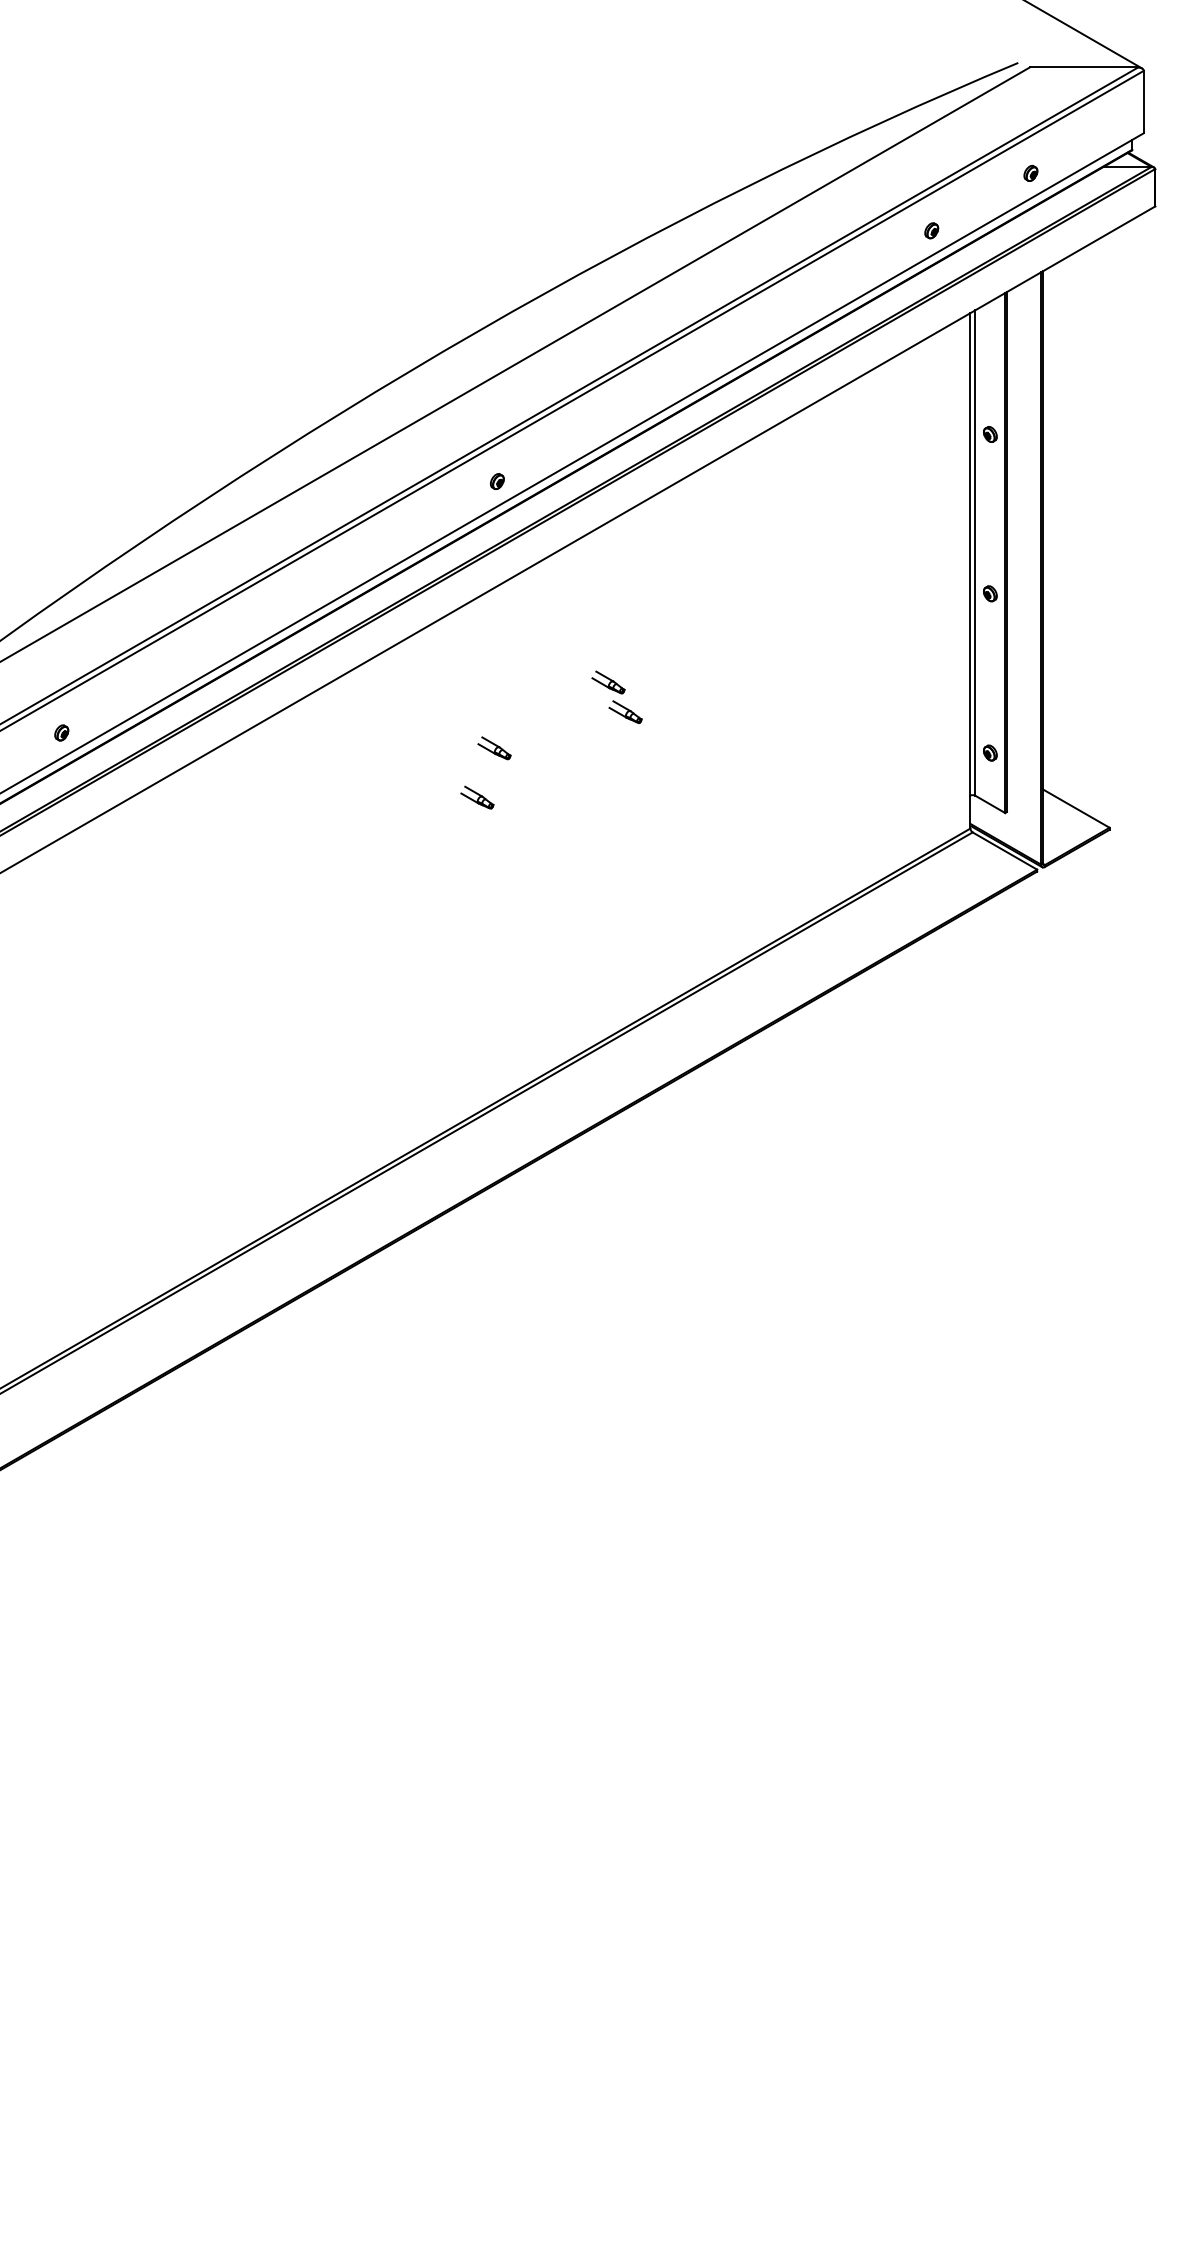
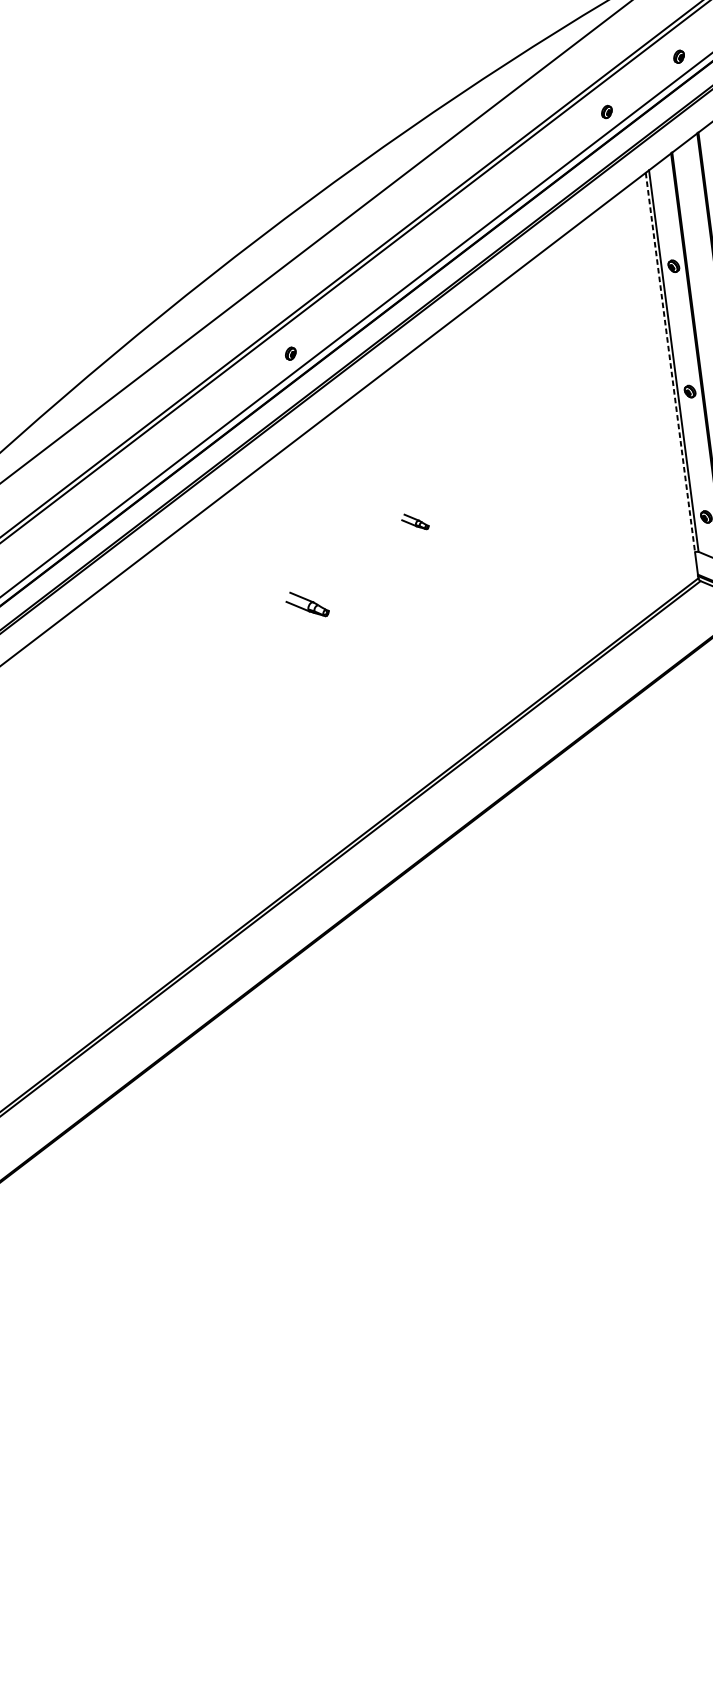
line: (970, 554) -> (670, 362), solid -> dashed
part: (608, 682) -> (398, 500), removed
part: (494, 748) -> (315, 563), removed
part: (477, 797) -> (307, 604), size x1.6

